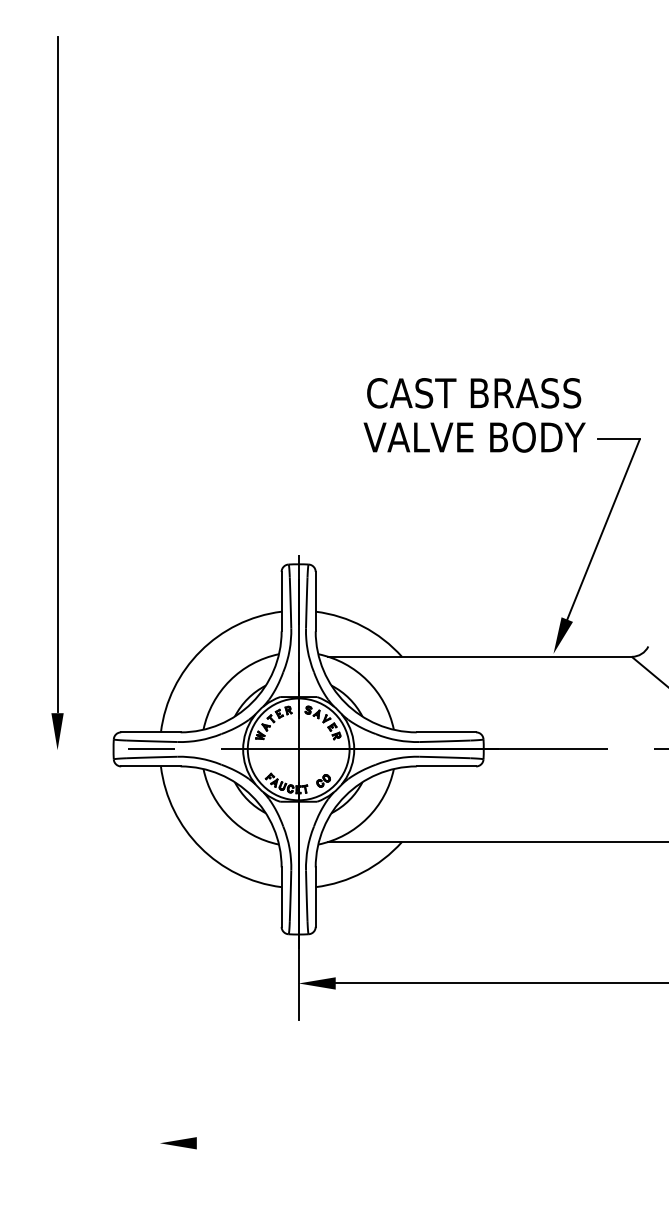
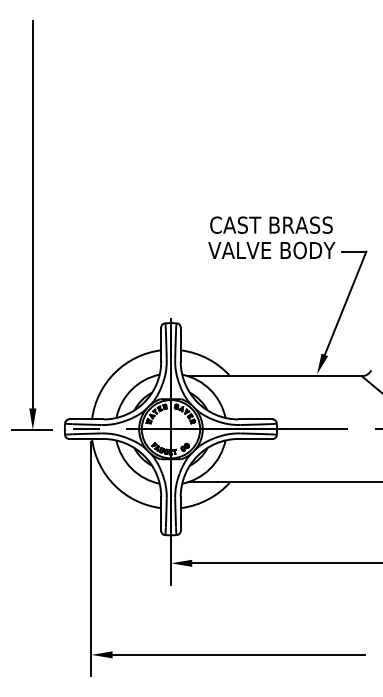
line: (55, 749) -> (31, 429), added
line: (159, 976) -> (91, 559), added
line: (409, 1142) -> (234, 654), added

